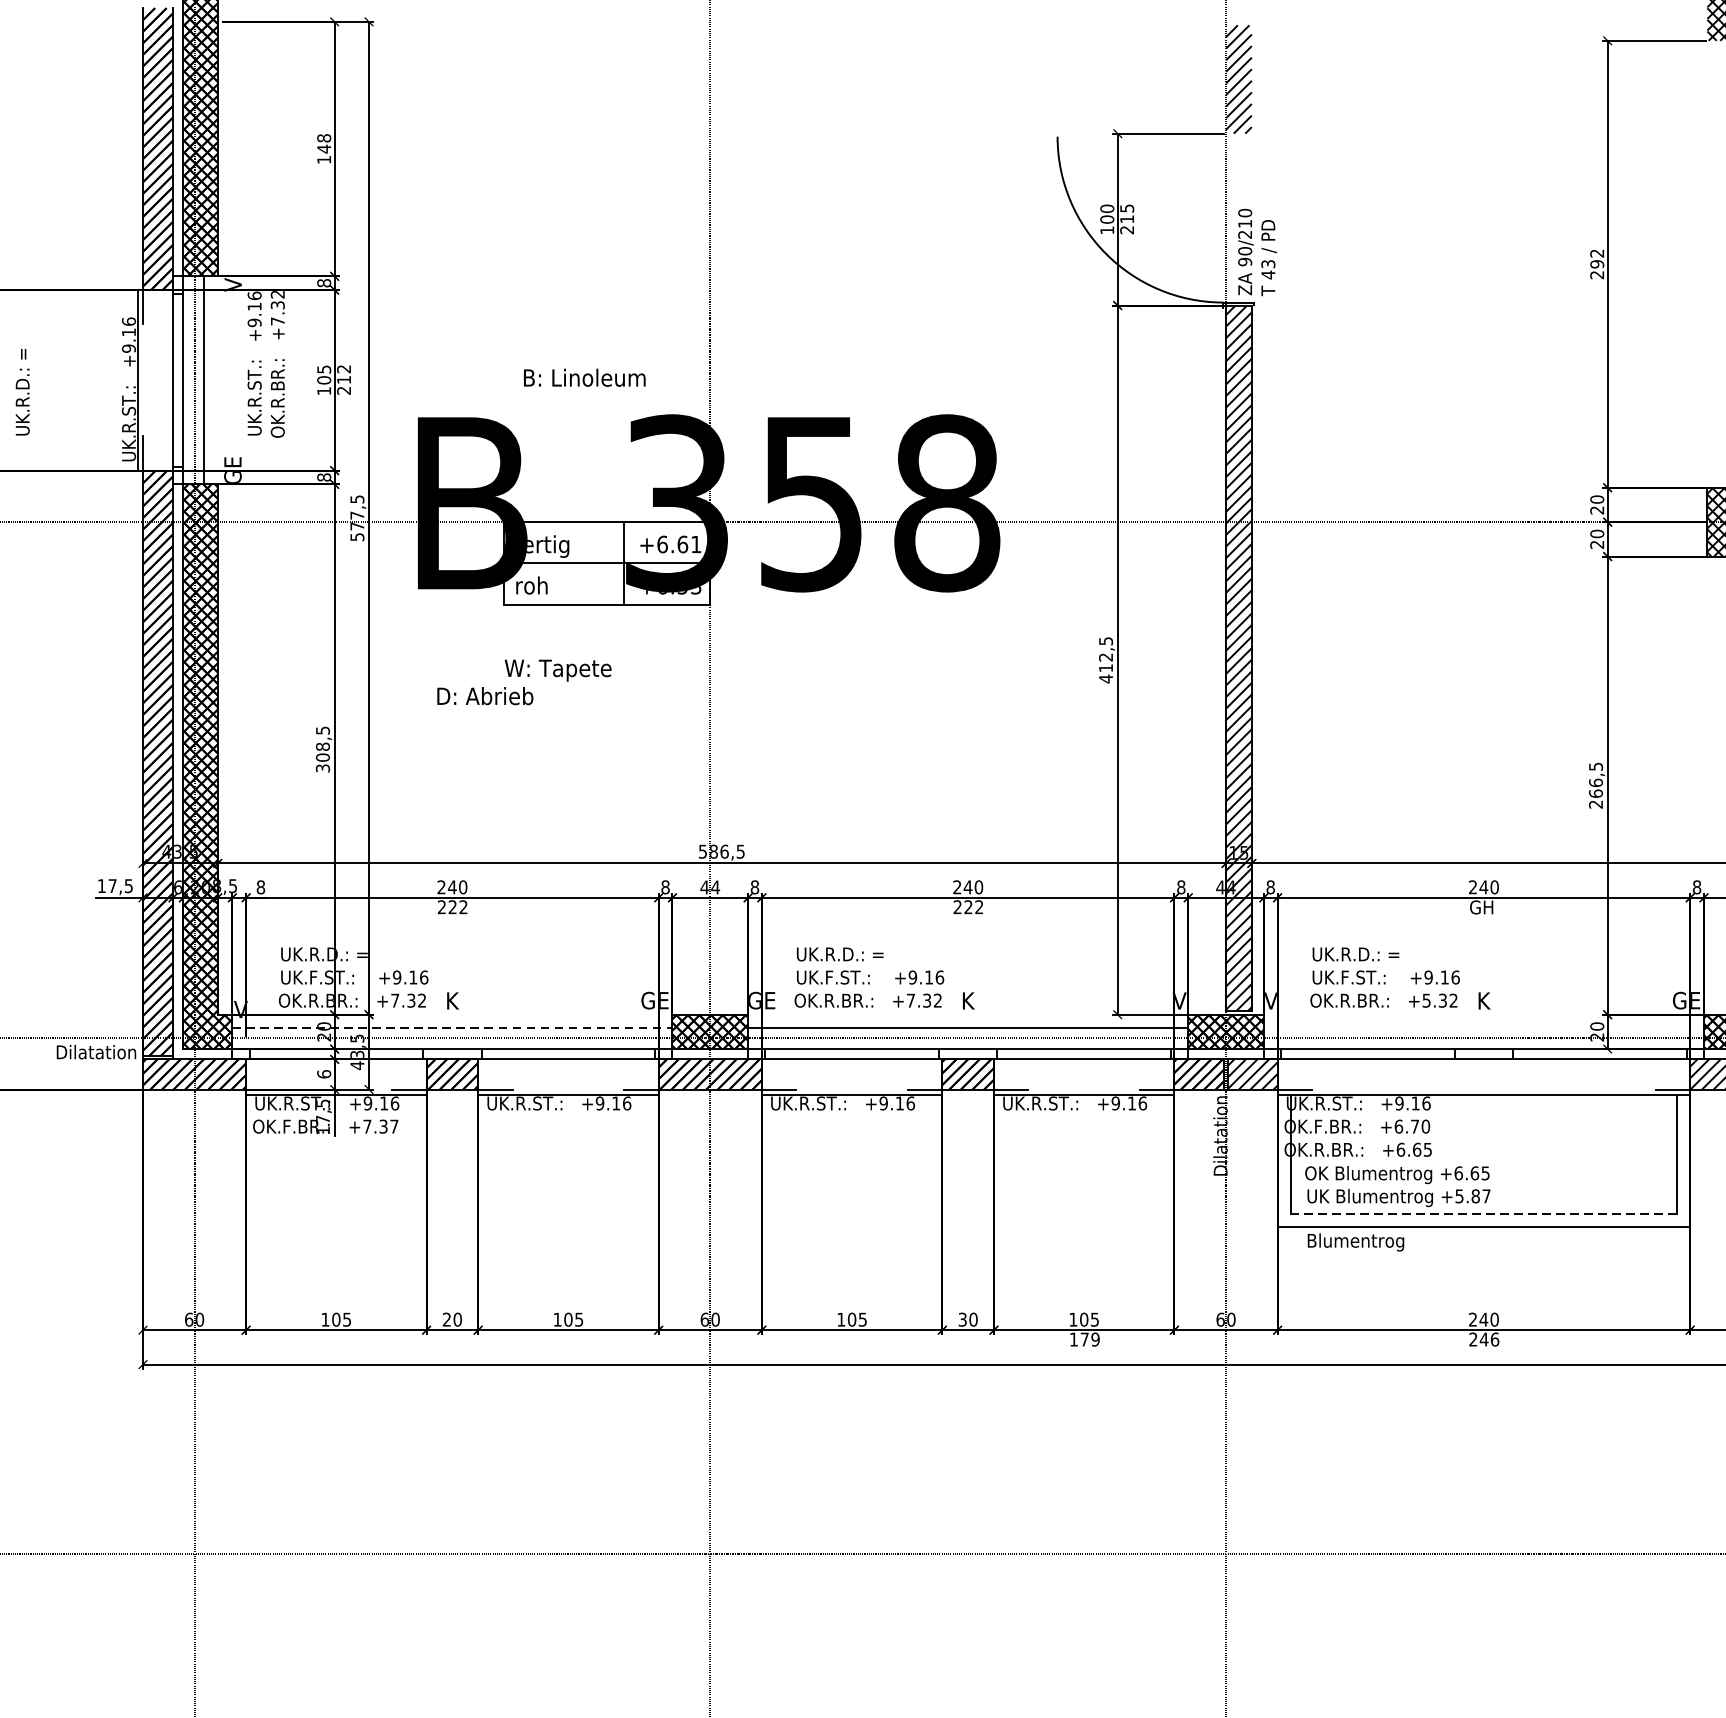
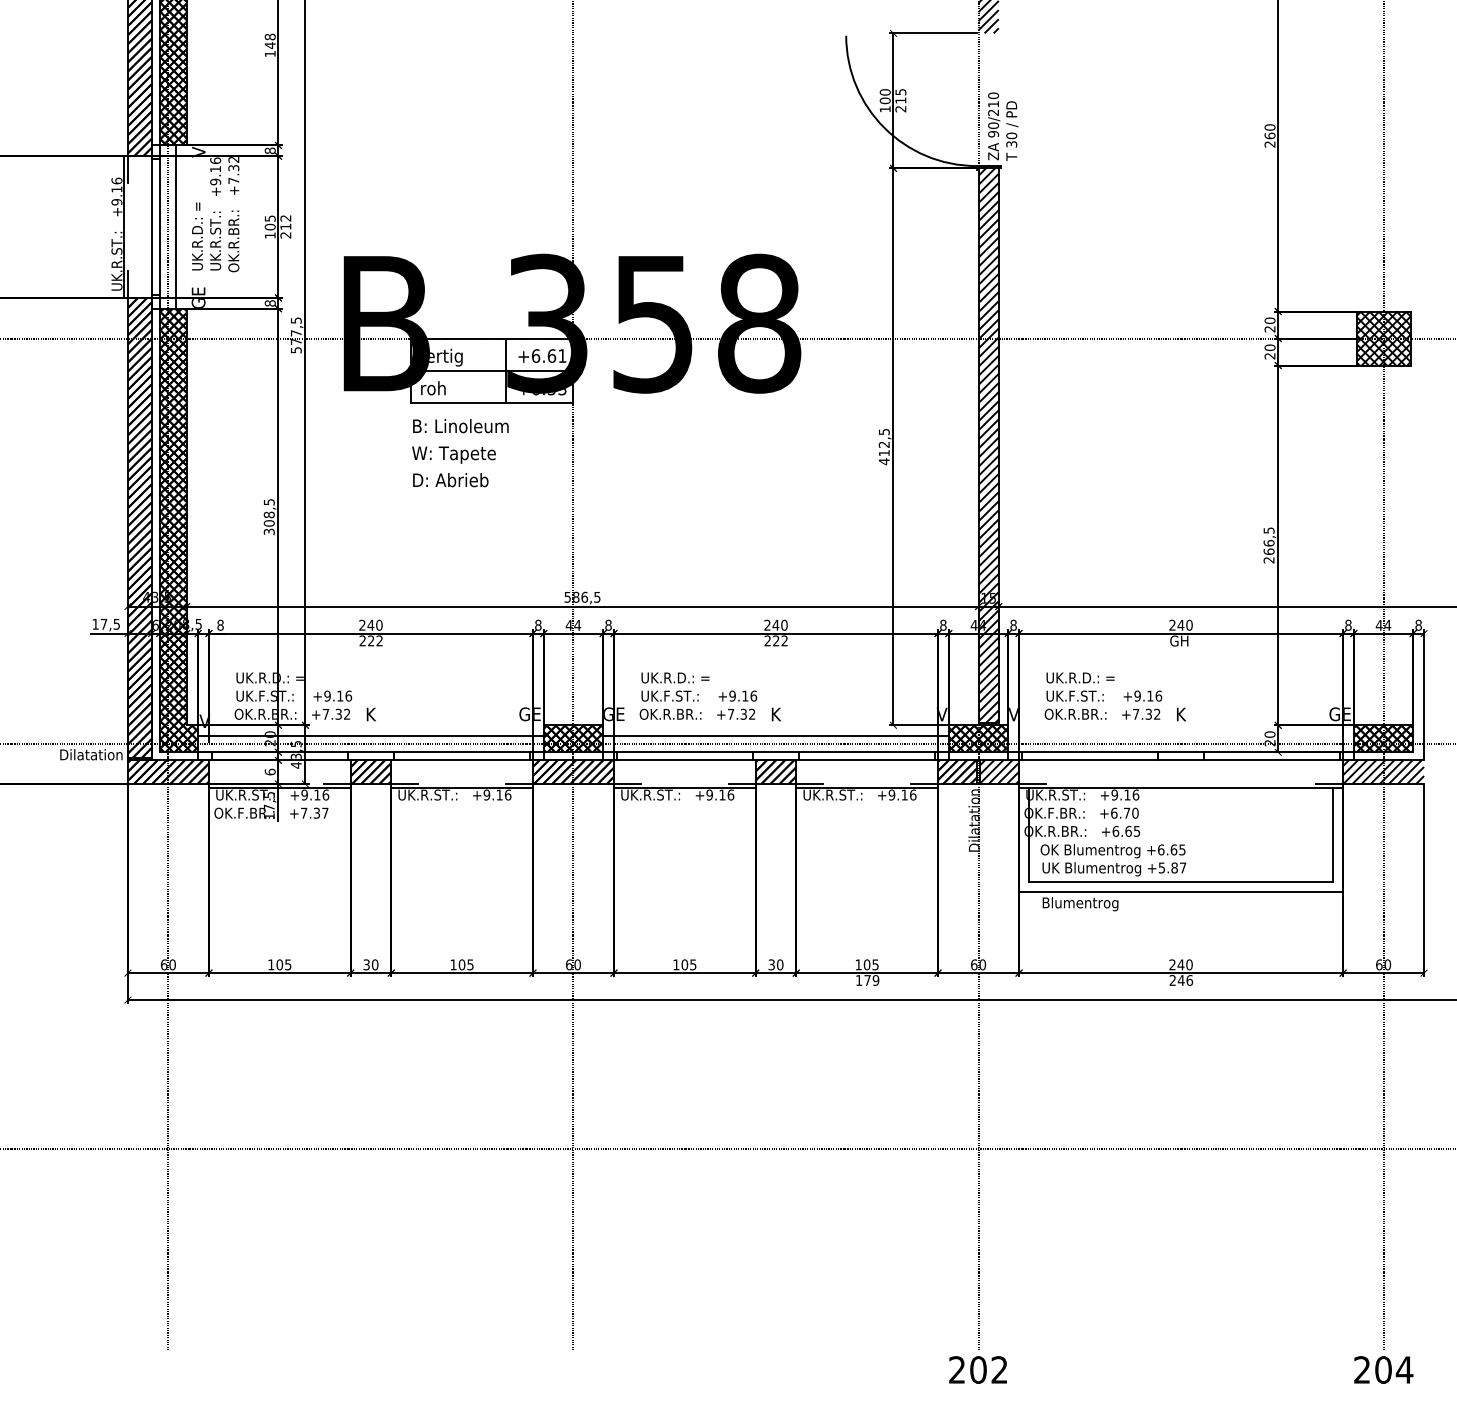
text: (1596, 258) -> (1269, 131), 292 -> 260
text: (1268, 268) -> (1011, 139), 43 -> 30
text: (584, 378) -> (460, 426), moved
text: (22, 392) -> (197, 236), moved
text: (484, 696) -> (450, 480), moved
text: (1427, 1000) -> (1136, 714), +5.32 -> +7.32
line: (451, 1028) -> (370, 736), dashed -> solid
line: (1484, 1213) -> (1181, 881), dashed -> solid
text: (446, 1320) -> (366, 965), 20 -> 30

